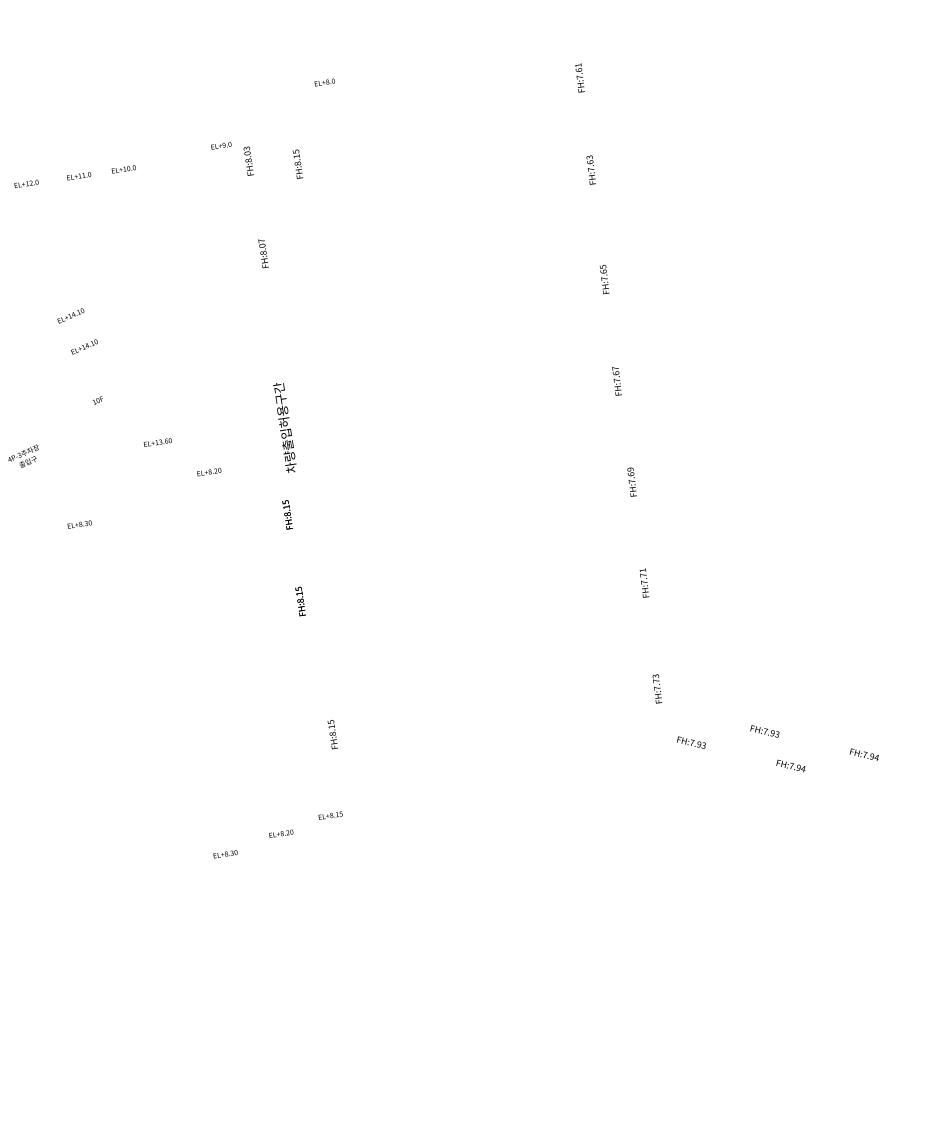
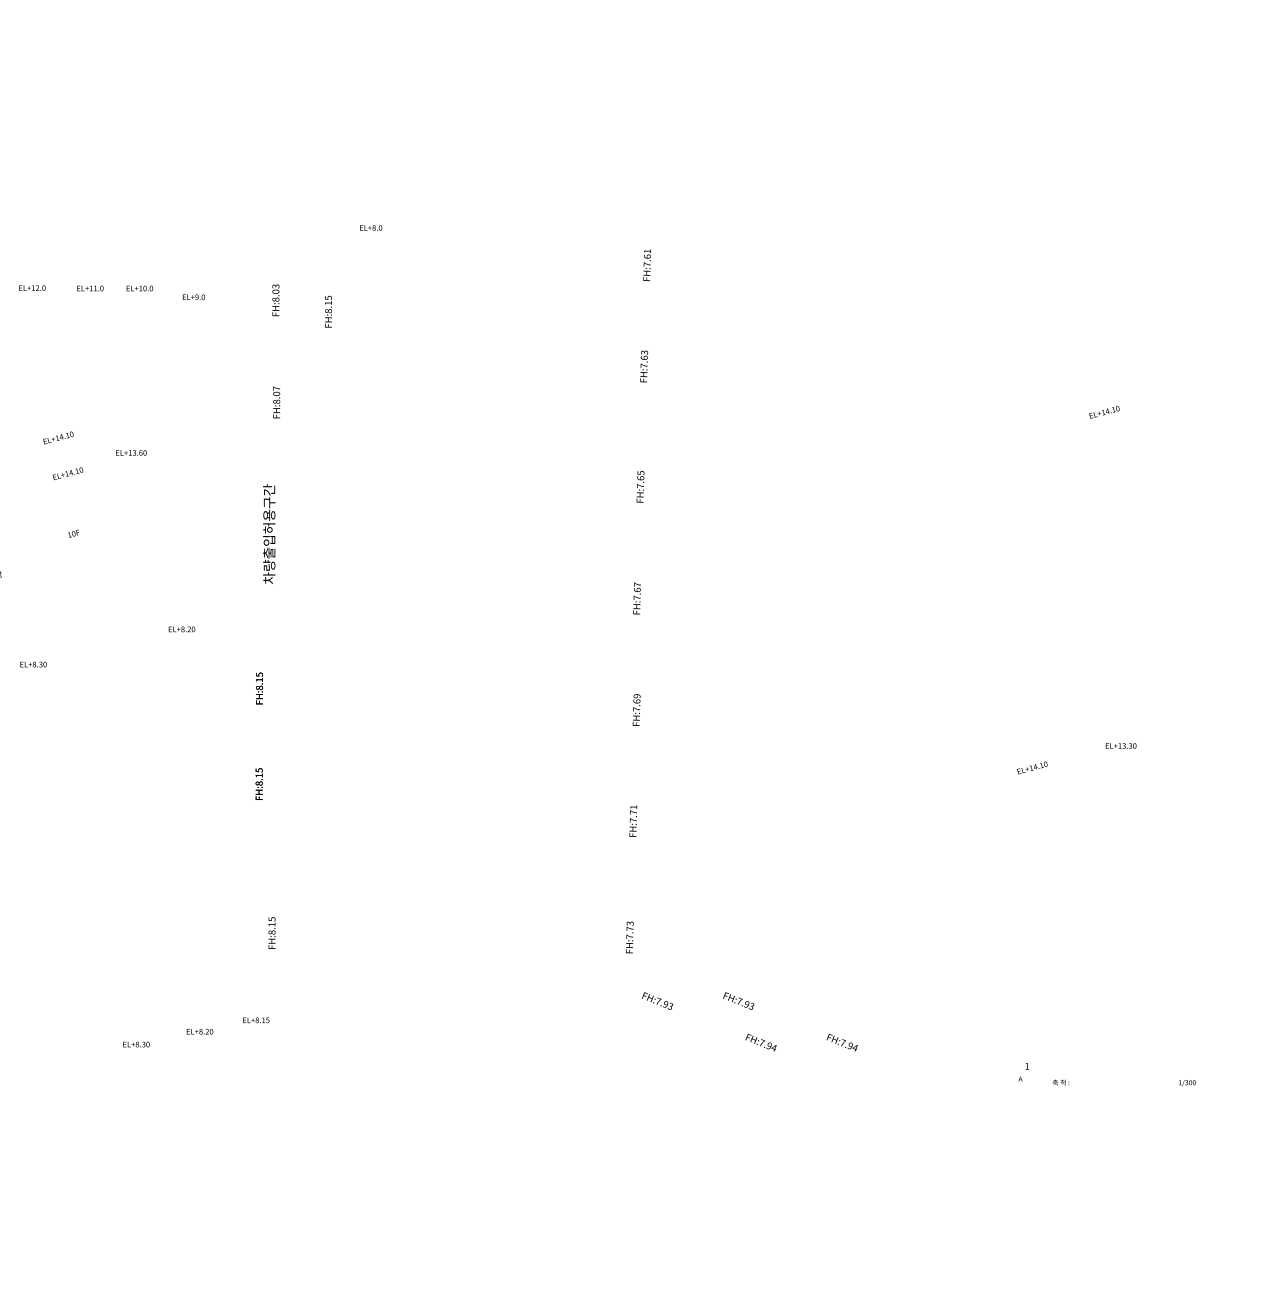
text: (220, 145) -> (193, 296), moved
text: (285, 427) -> (269, 533), moved
text: (157, 442) -> (131, 452), moved

